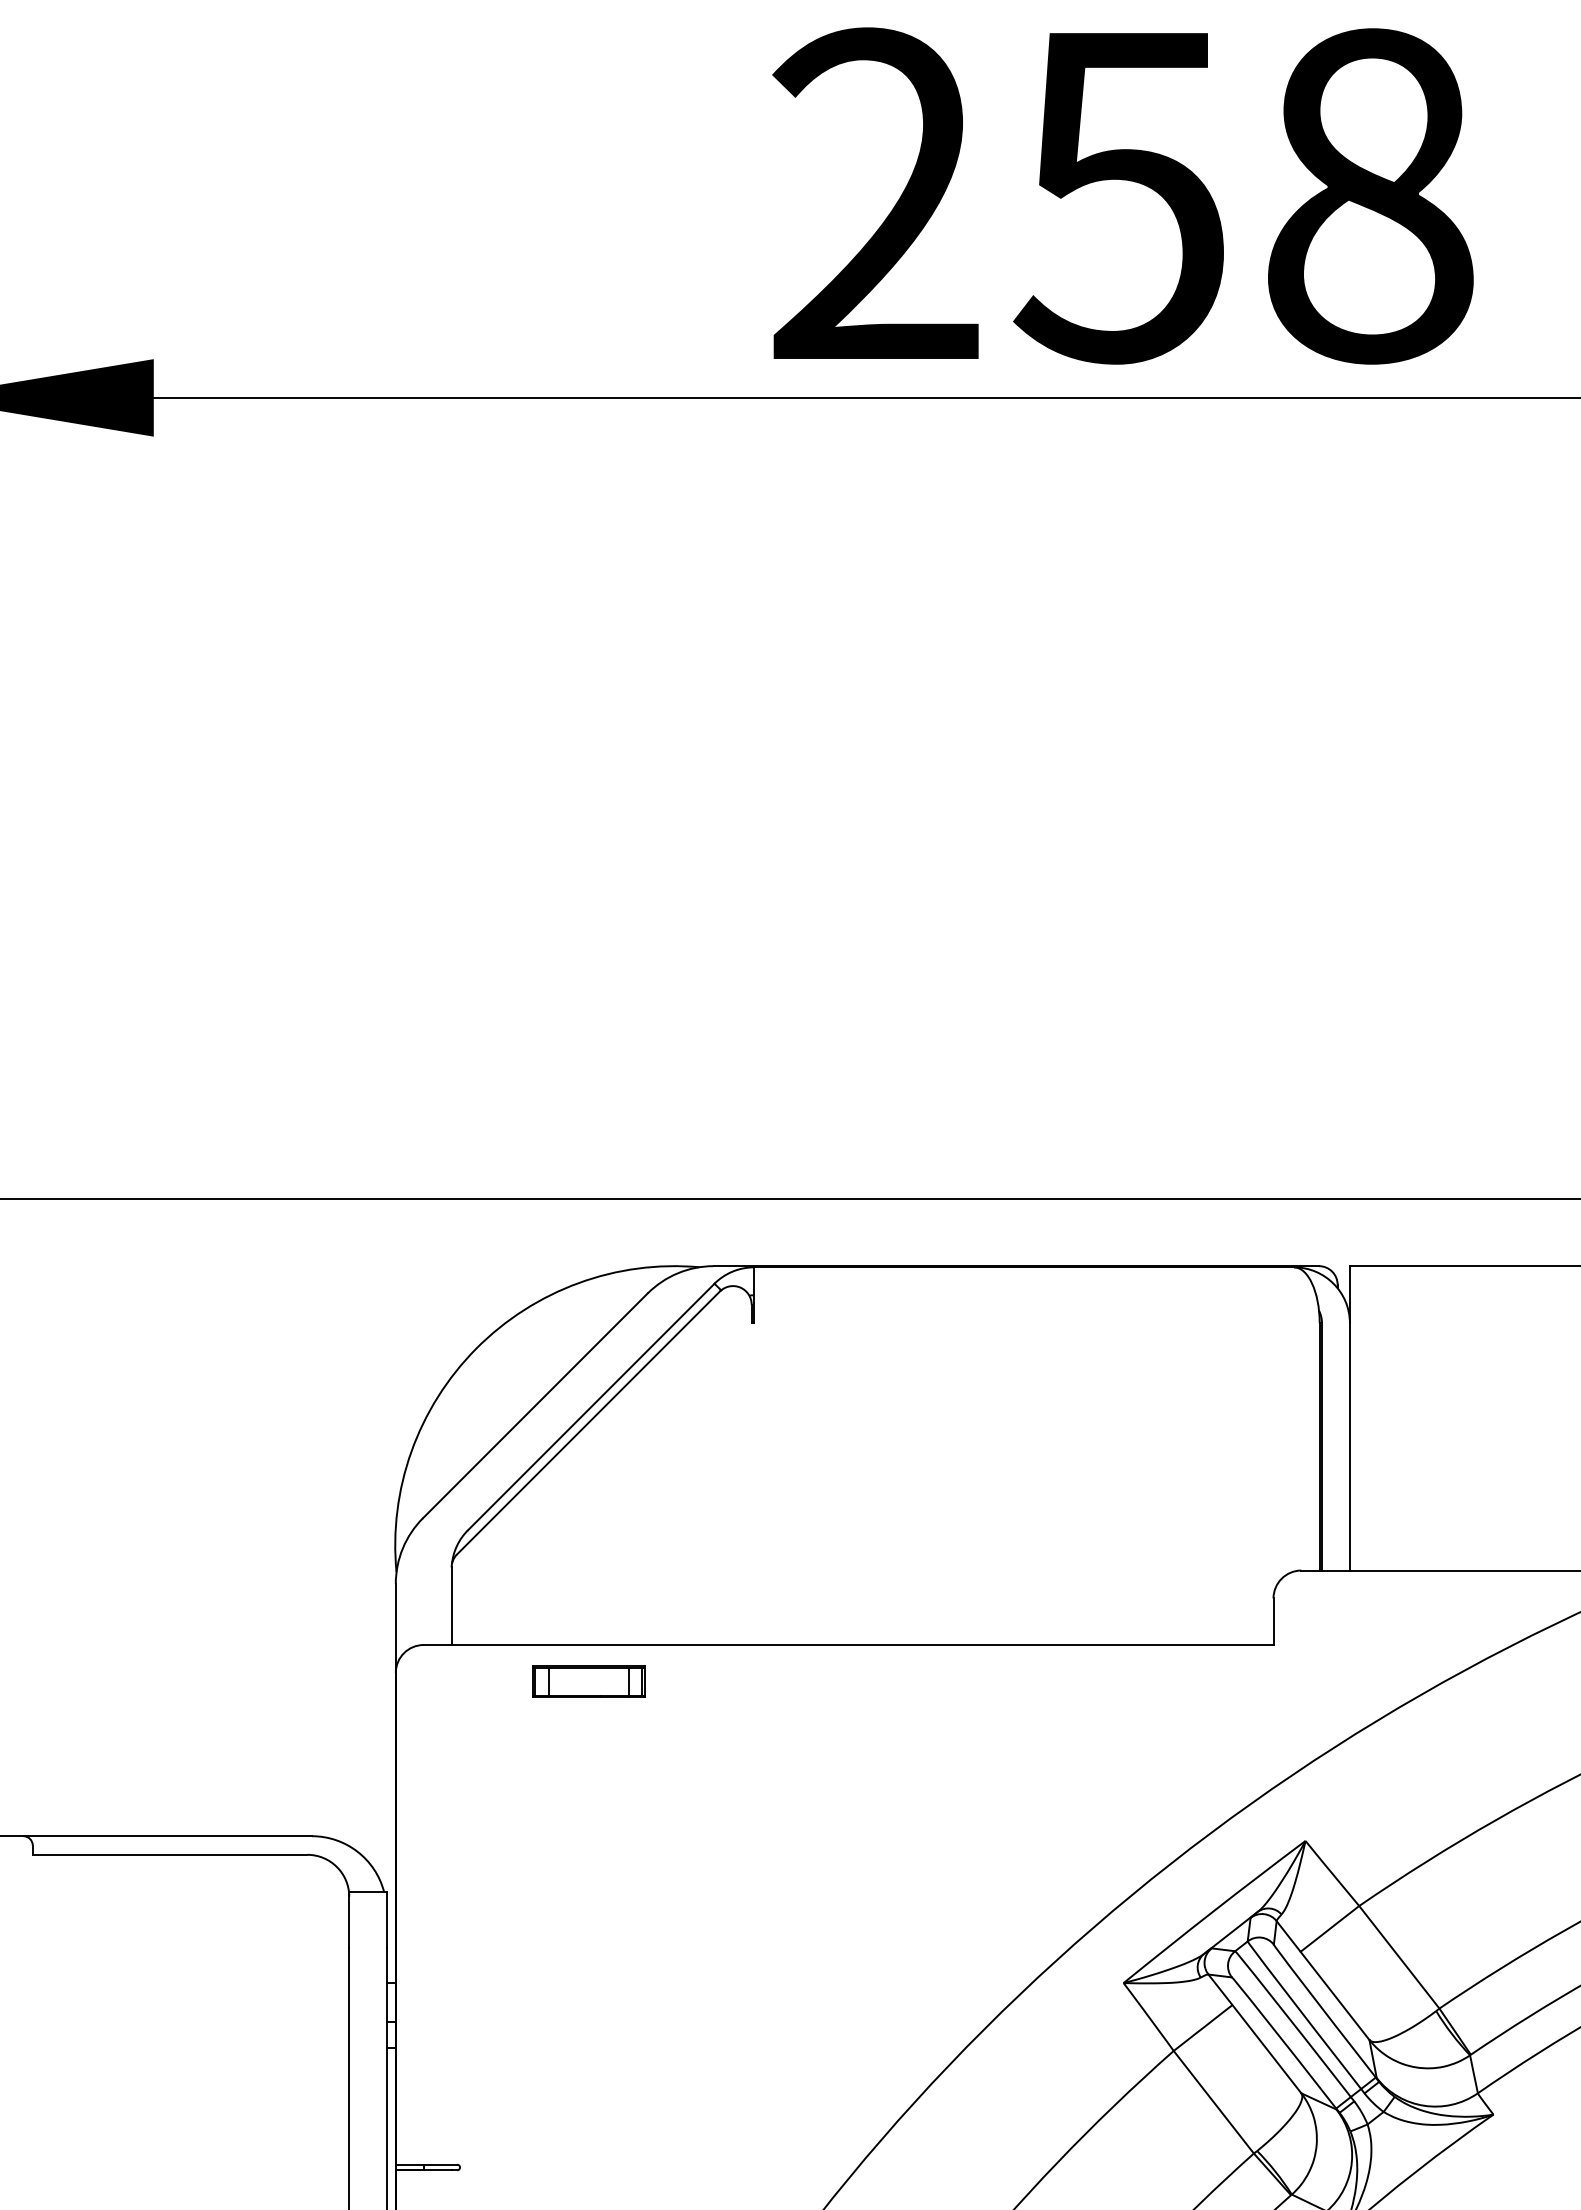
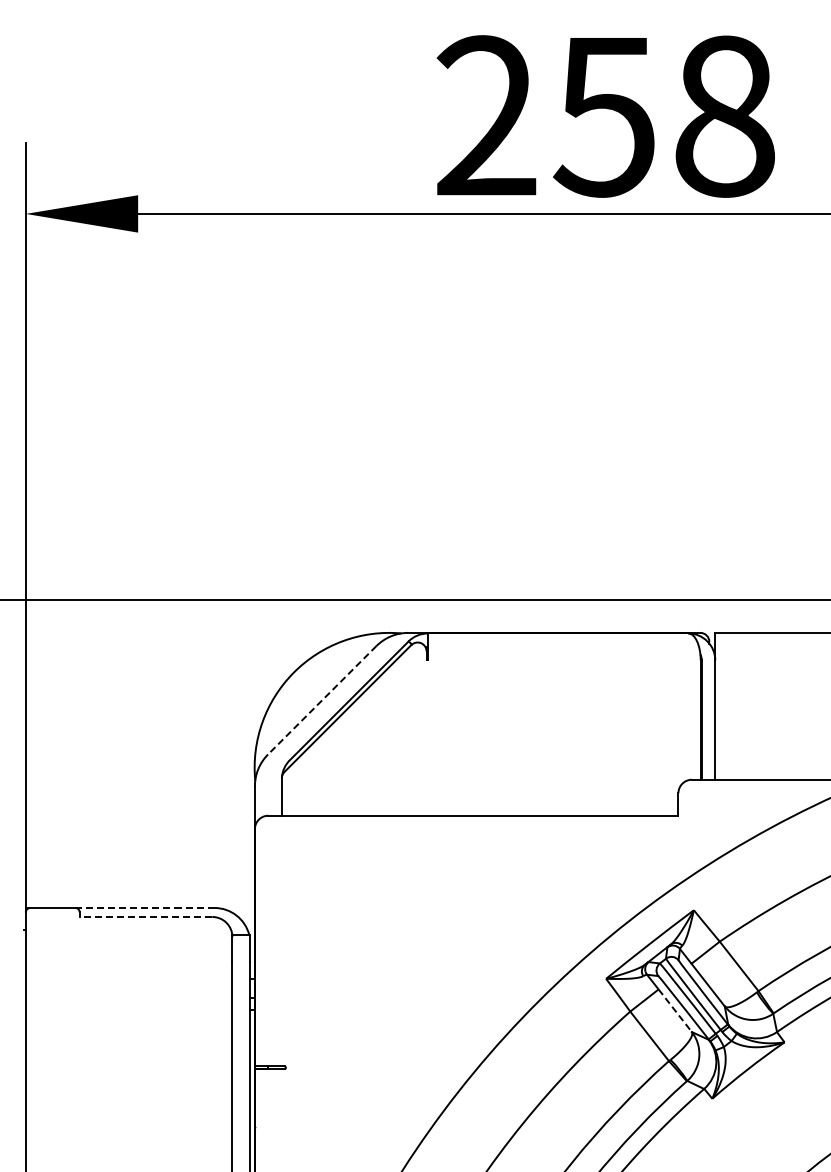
line: (535, 1406) -> (322, 700), solid -> dashed
part: (587, 1681) -> (347, 833), removed
line: (166, 1835) -> (144, 907), solid -> dashed
line: (169, 1853) -> (145, 916), solid -> dashed
line: (1267, 2050) -> (675, 1011), solid -> dashed

